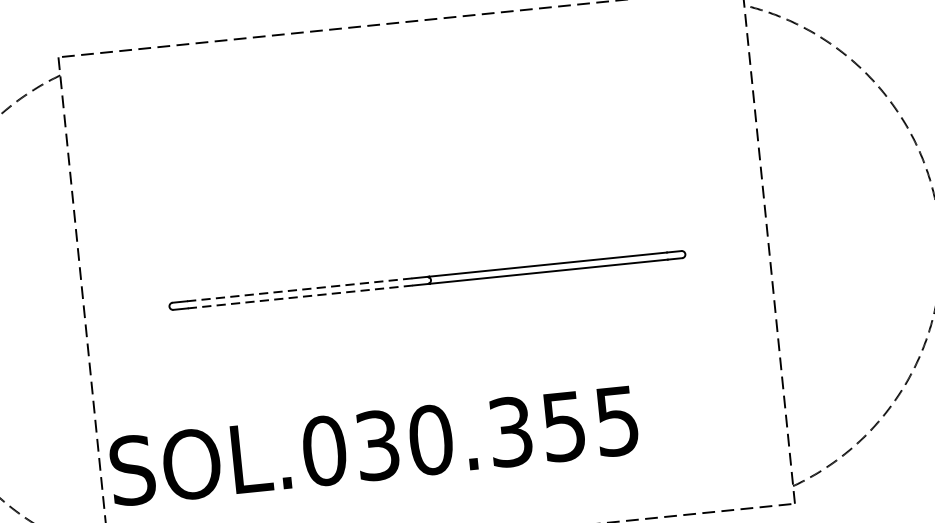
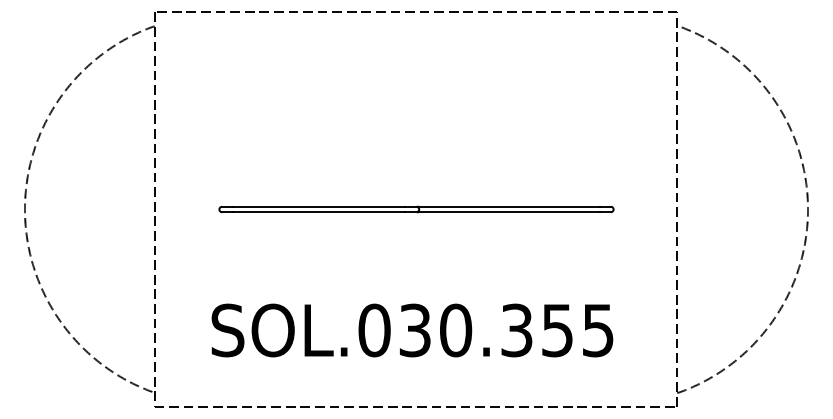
line: (300, 289) -> (319, 206), dashed -> solid
line: (300, 297) -> (319, 212), dashed -> solid
text: (374, 445) -> (412, 330), moved

